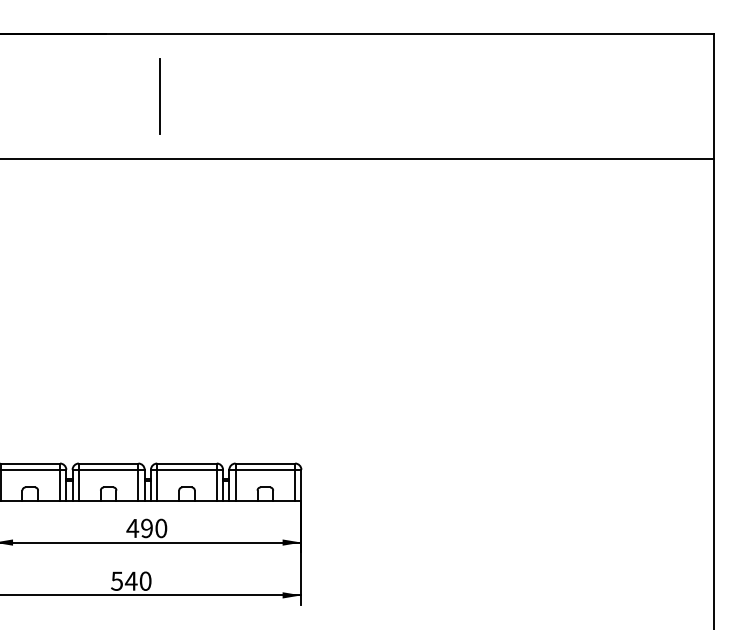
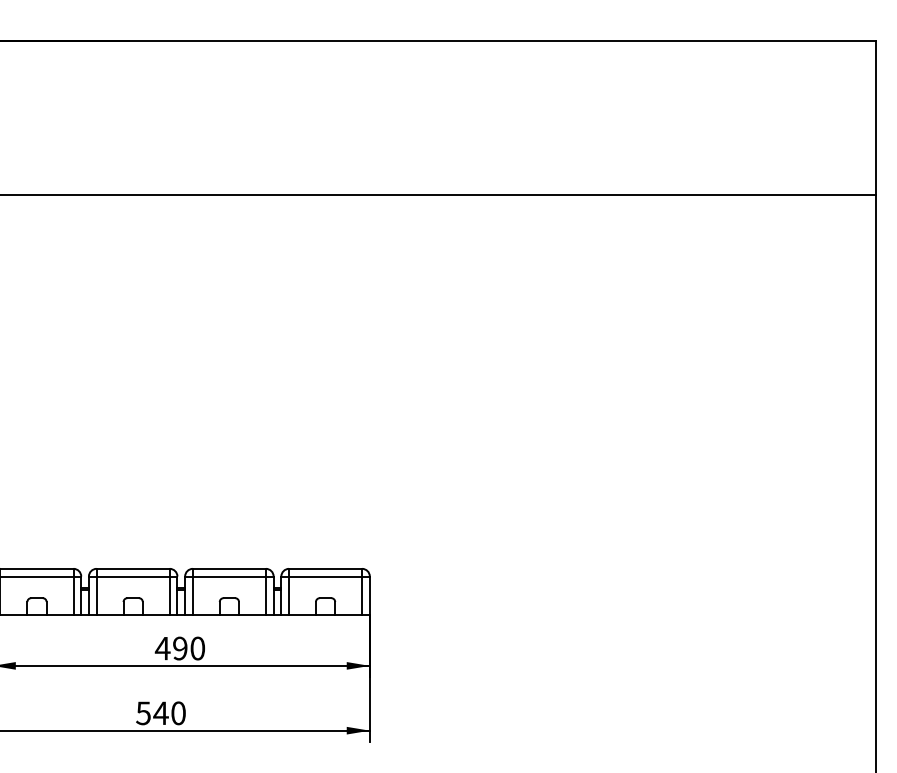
line: (159, 96) -> (195, 118), removed

